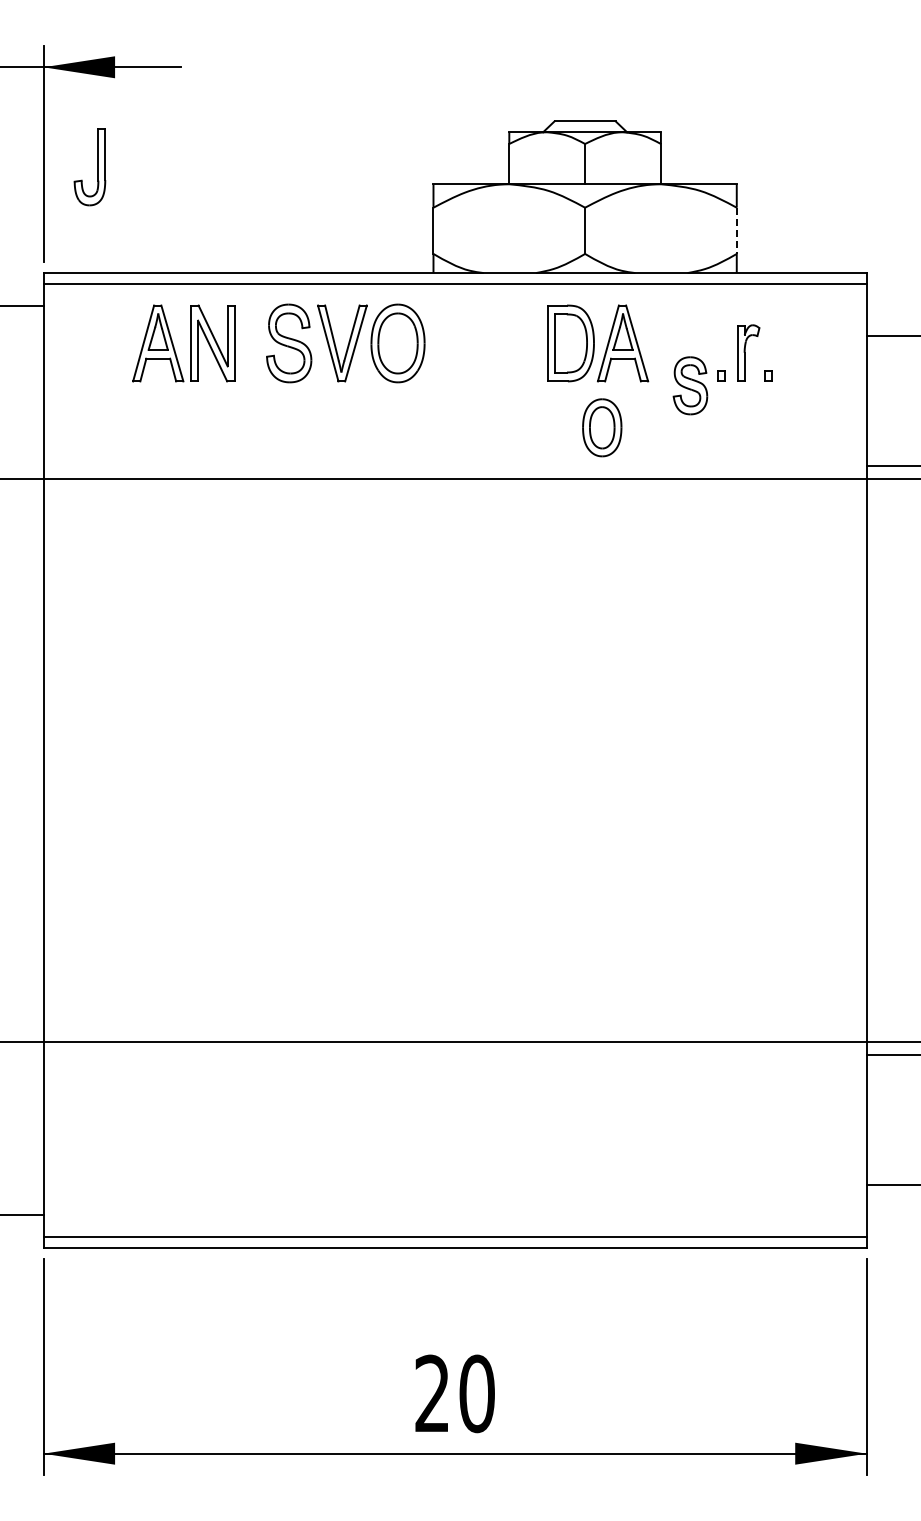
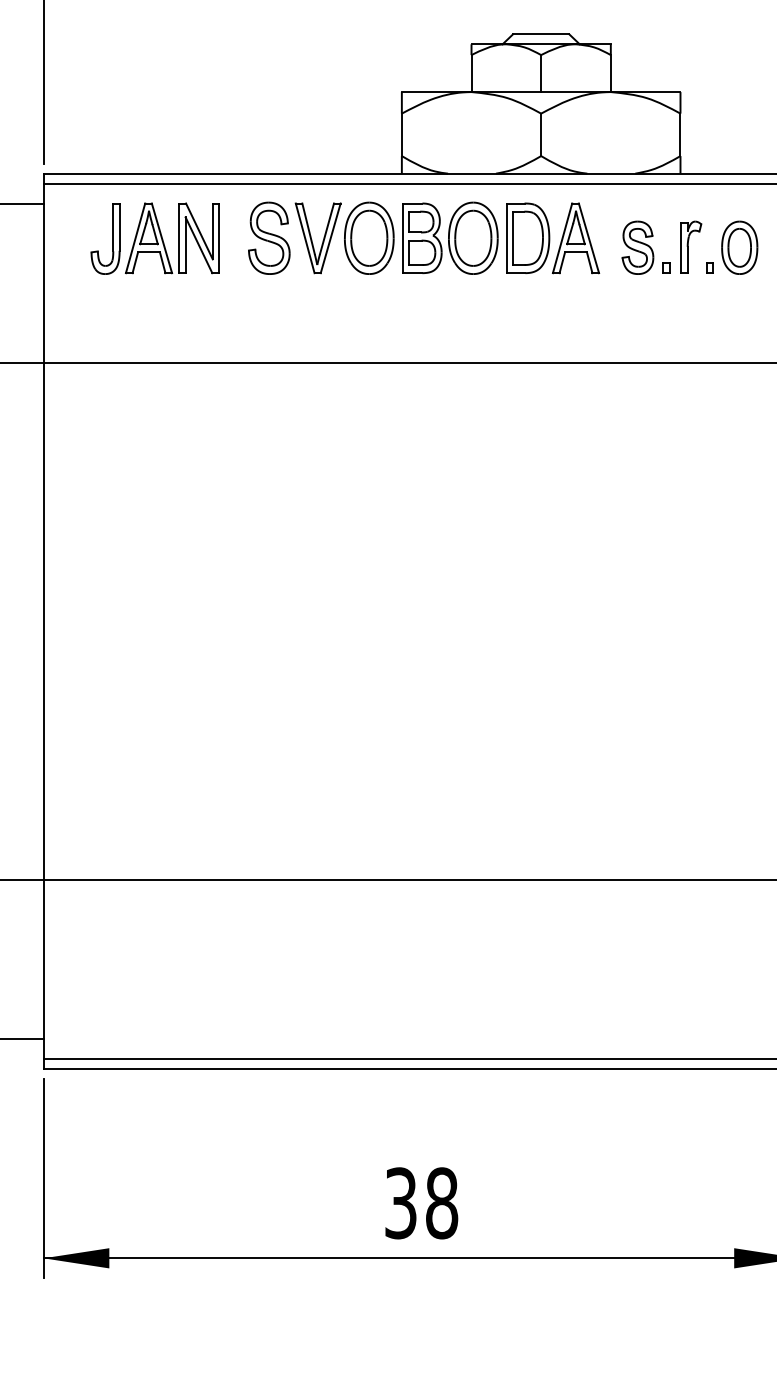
part: (97, 167) -> (112, 239), moved
line: (736, 231) -> (680, 135), dashed -> solid
part: (485, 343) -> (449, 238), added
part: (690, 385) -> (637, 247), moved
part: (602, 427) -> (739, 247), moved
text: (454, 1393) -> (421, 1202), 20 -> 38

